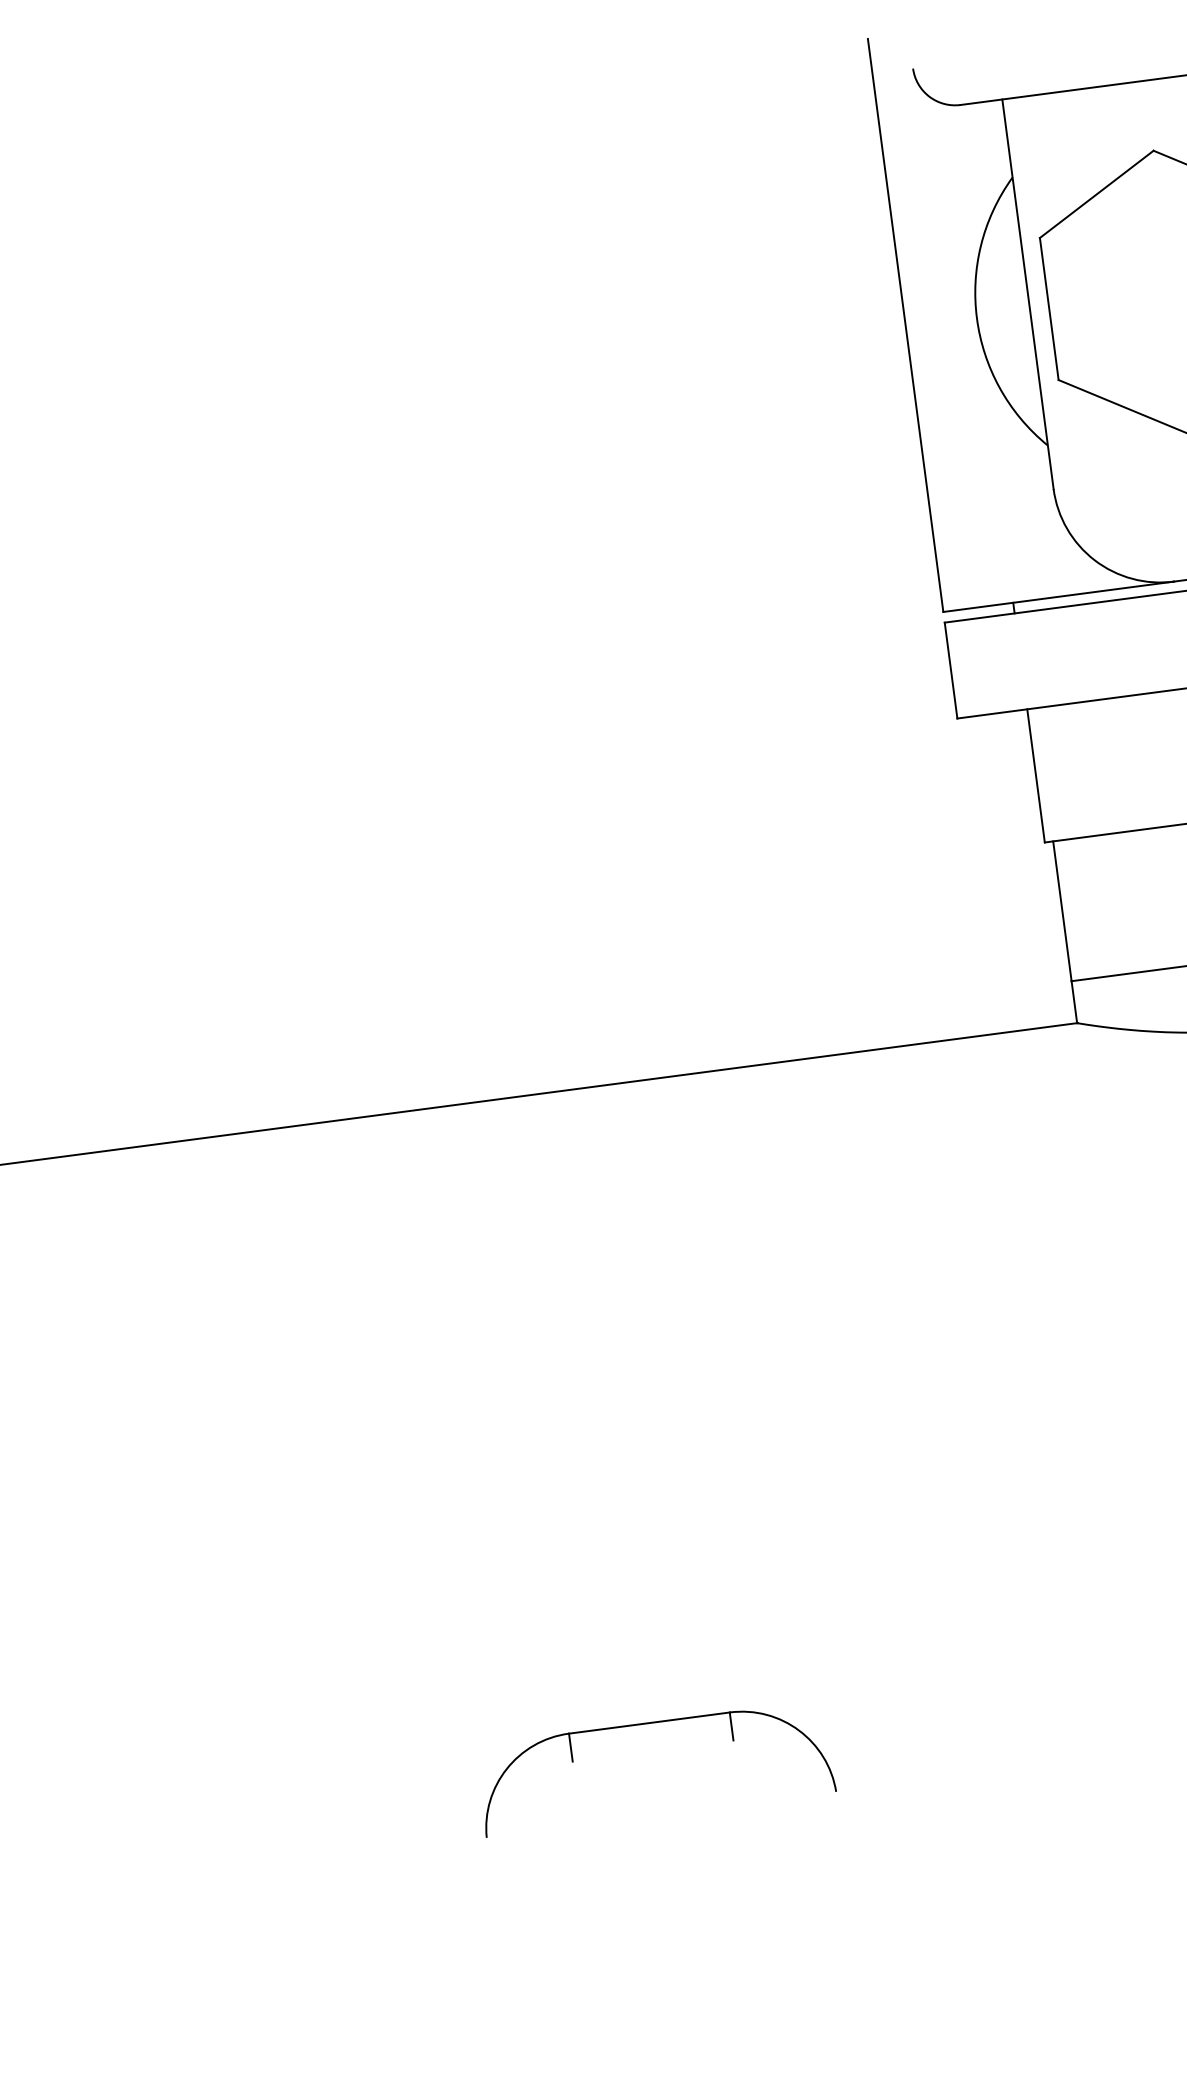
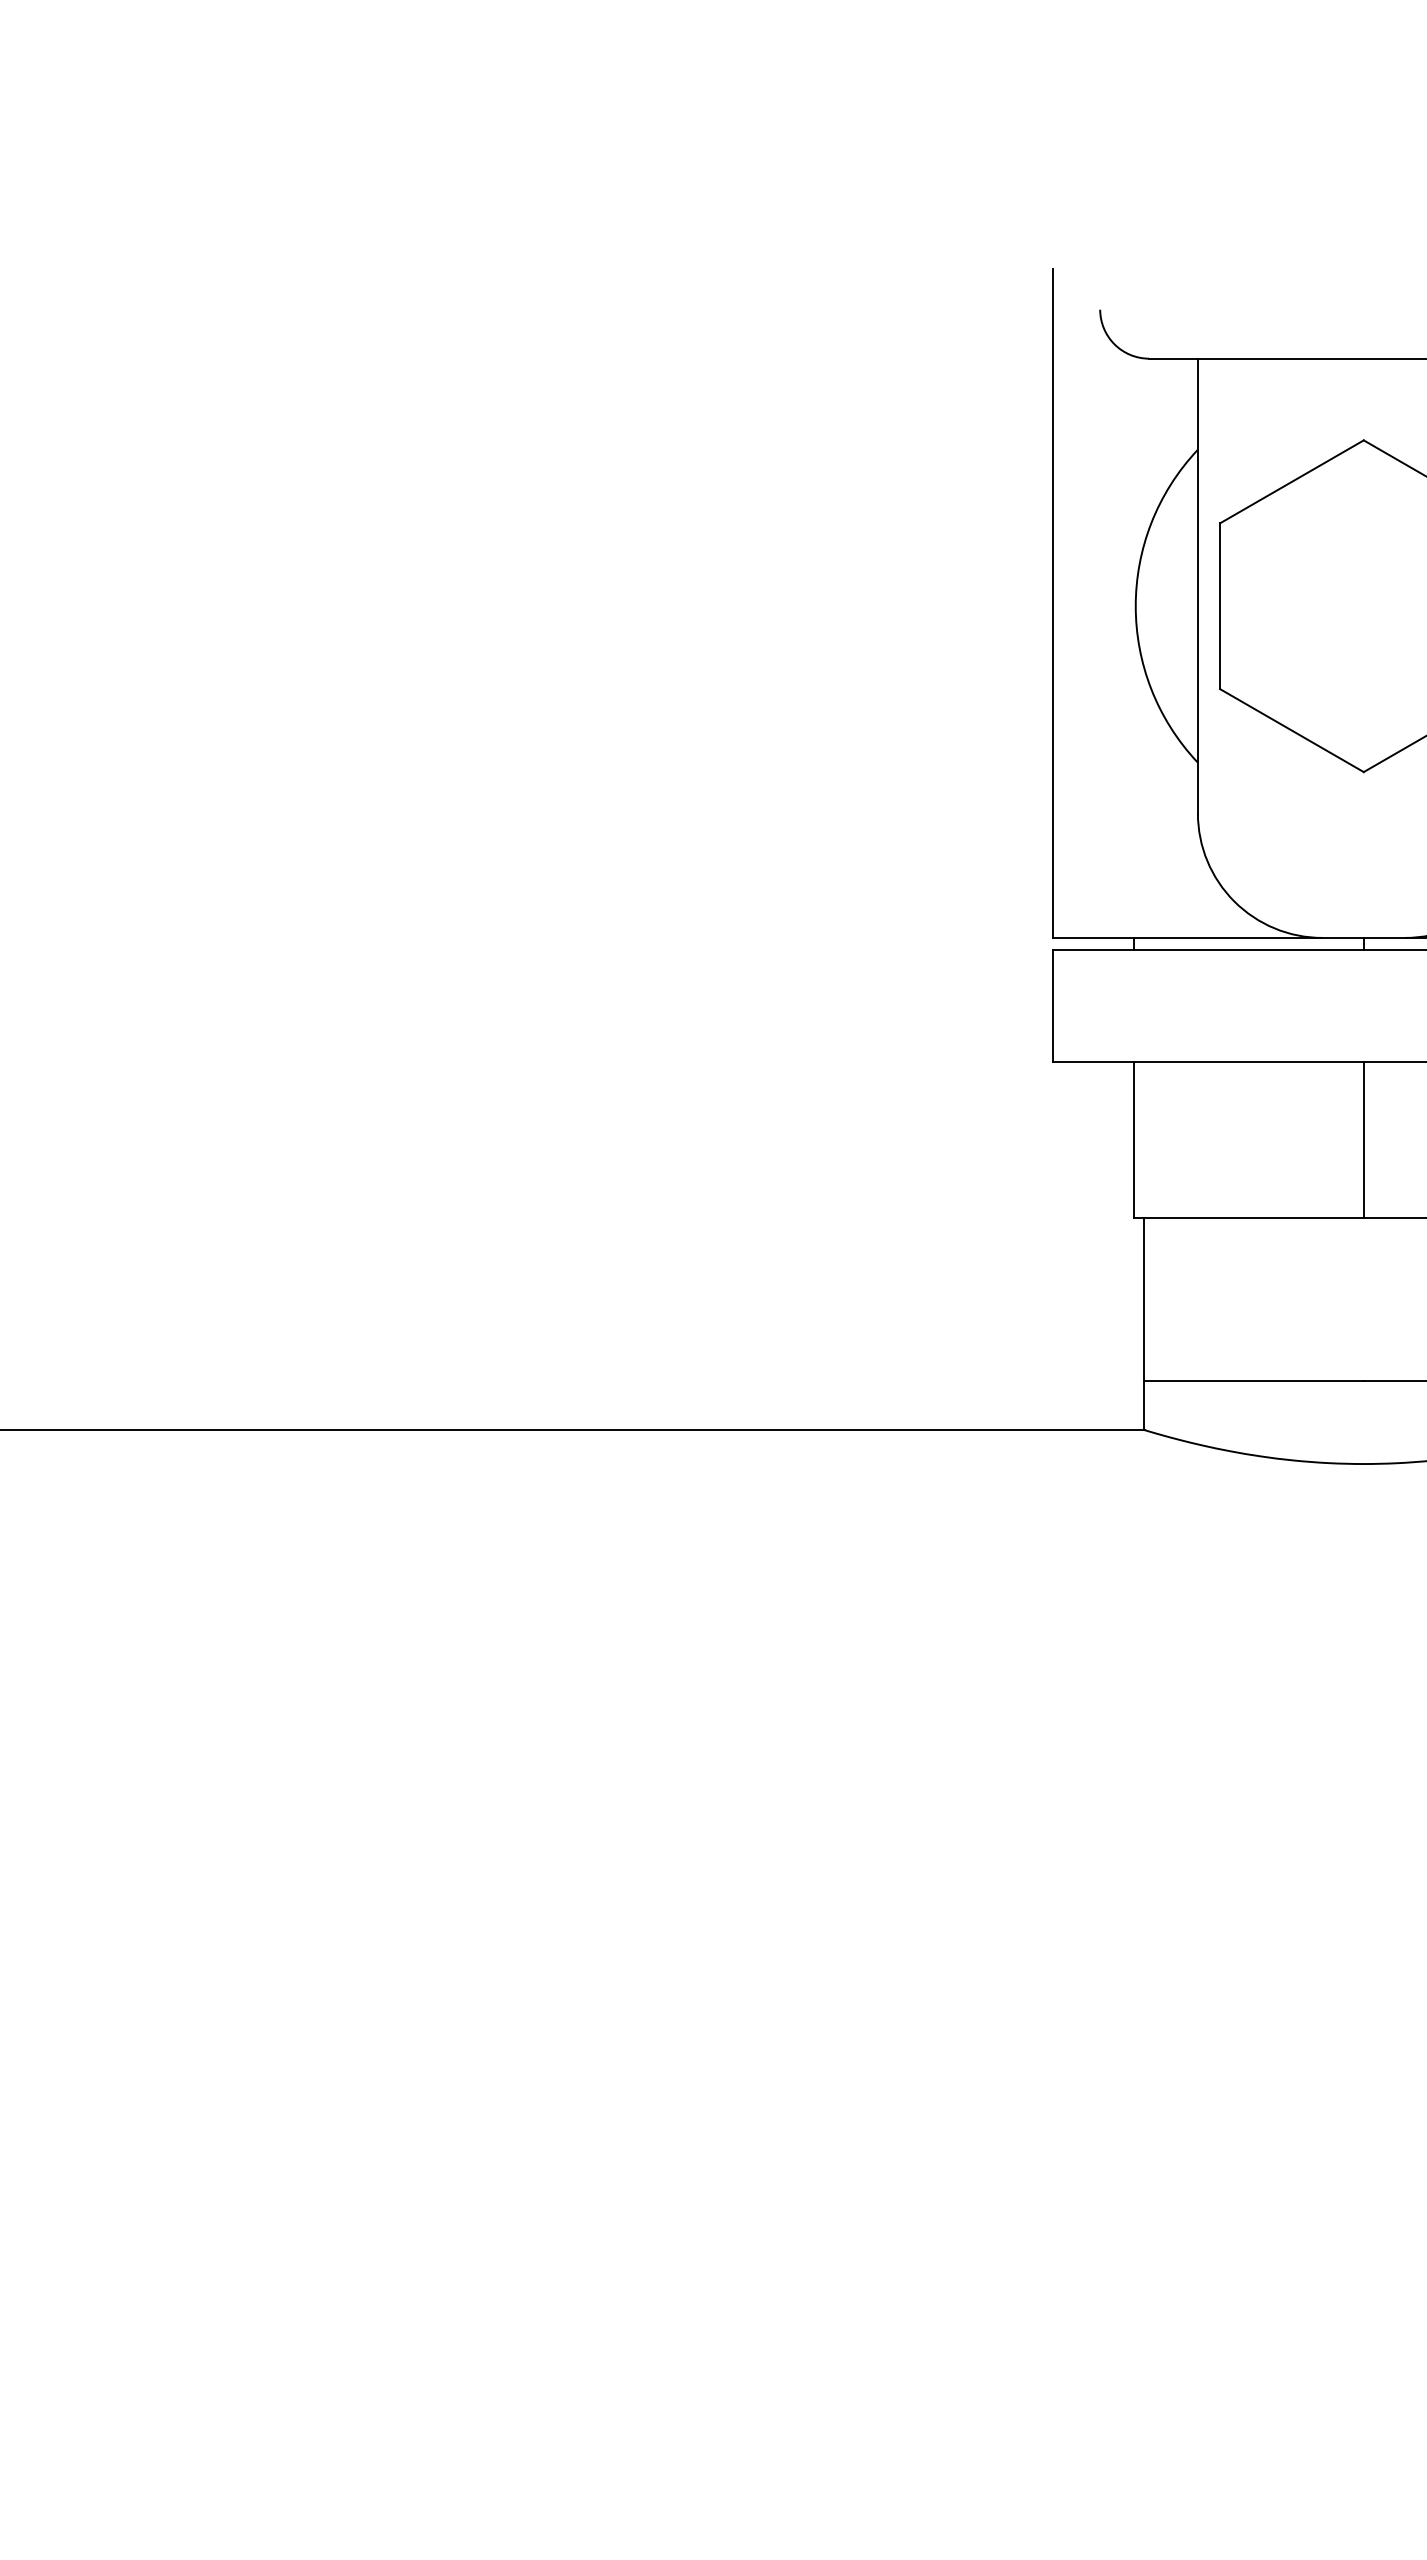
part: (649, 1723) -> (547, 2169), removed

